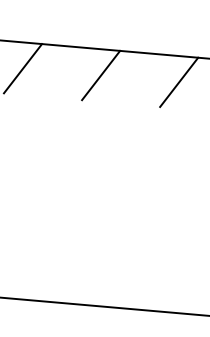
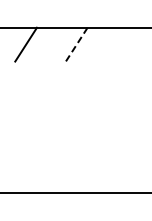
line: (100, 76) -> (76, 45), solid -> dashed
line: (179, 82) -> (127, 44), removed

